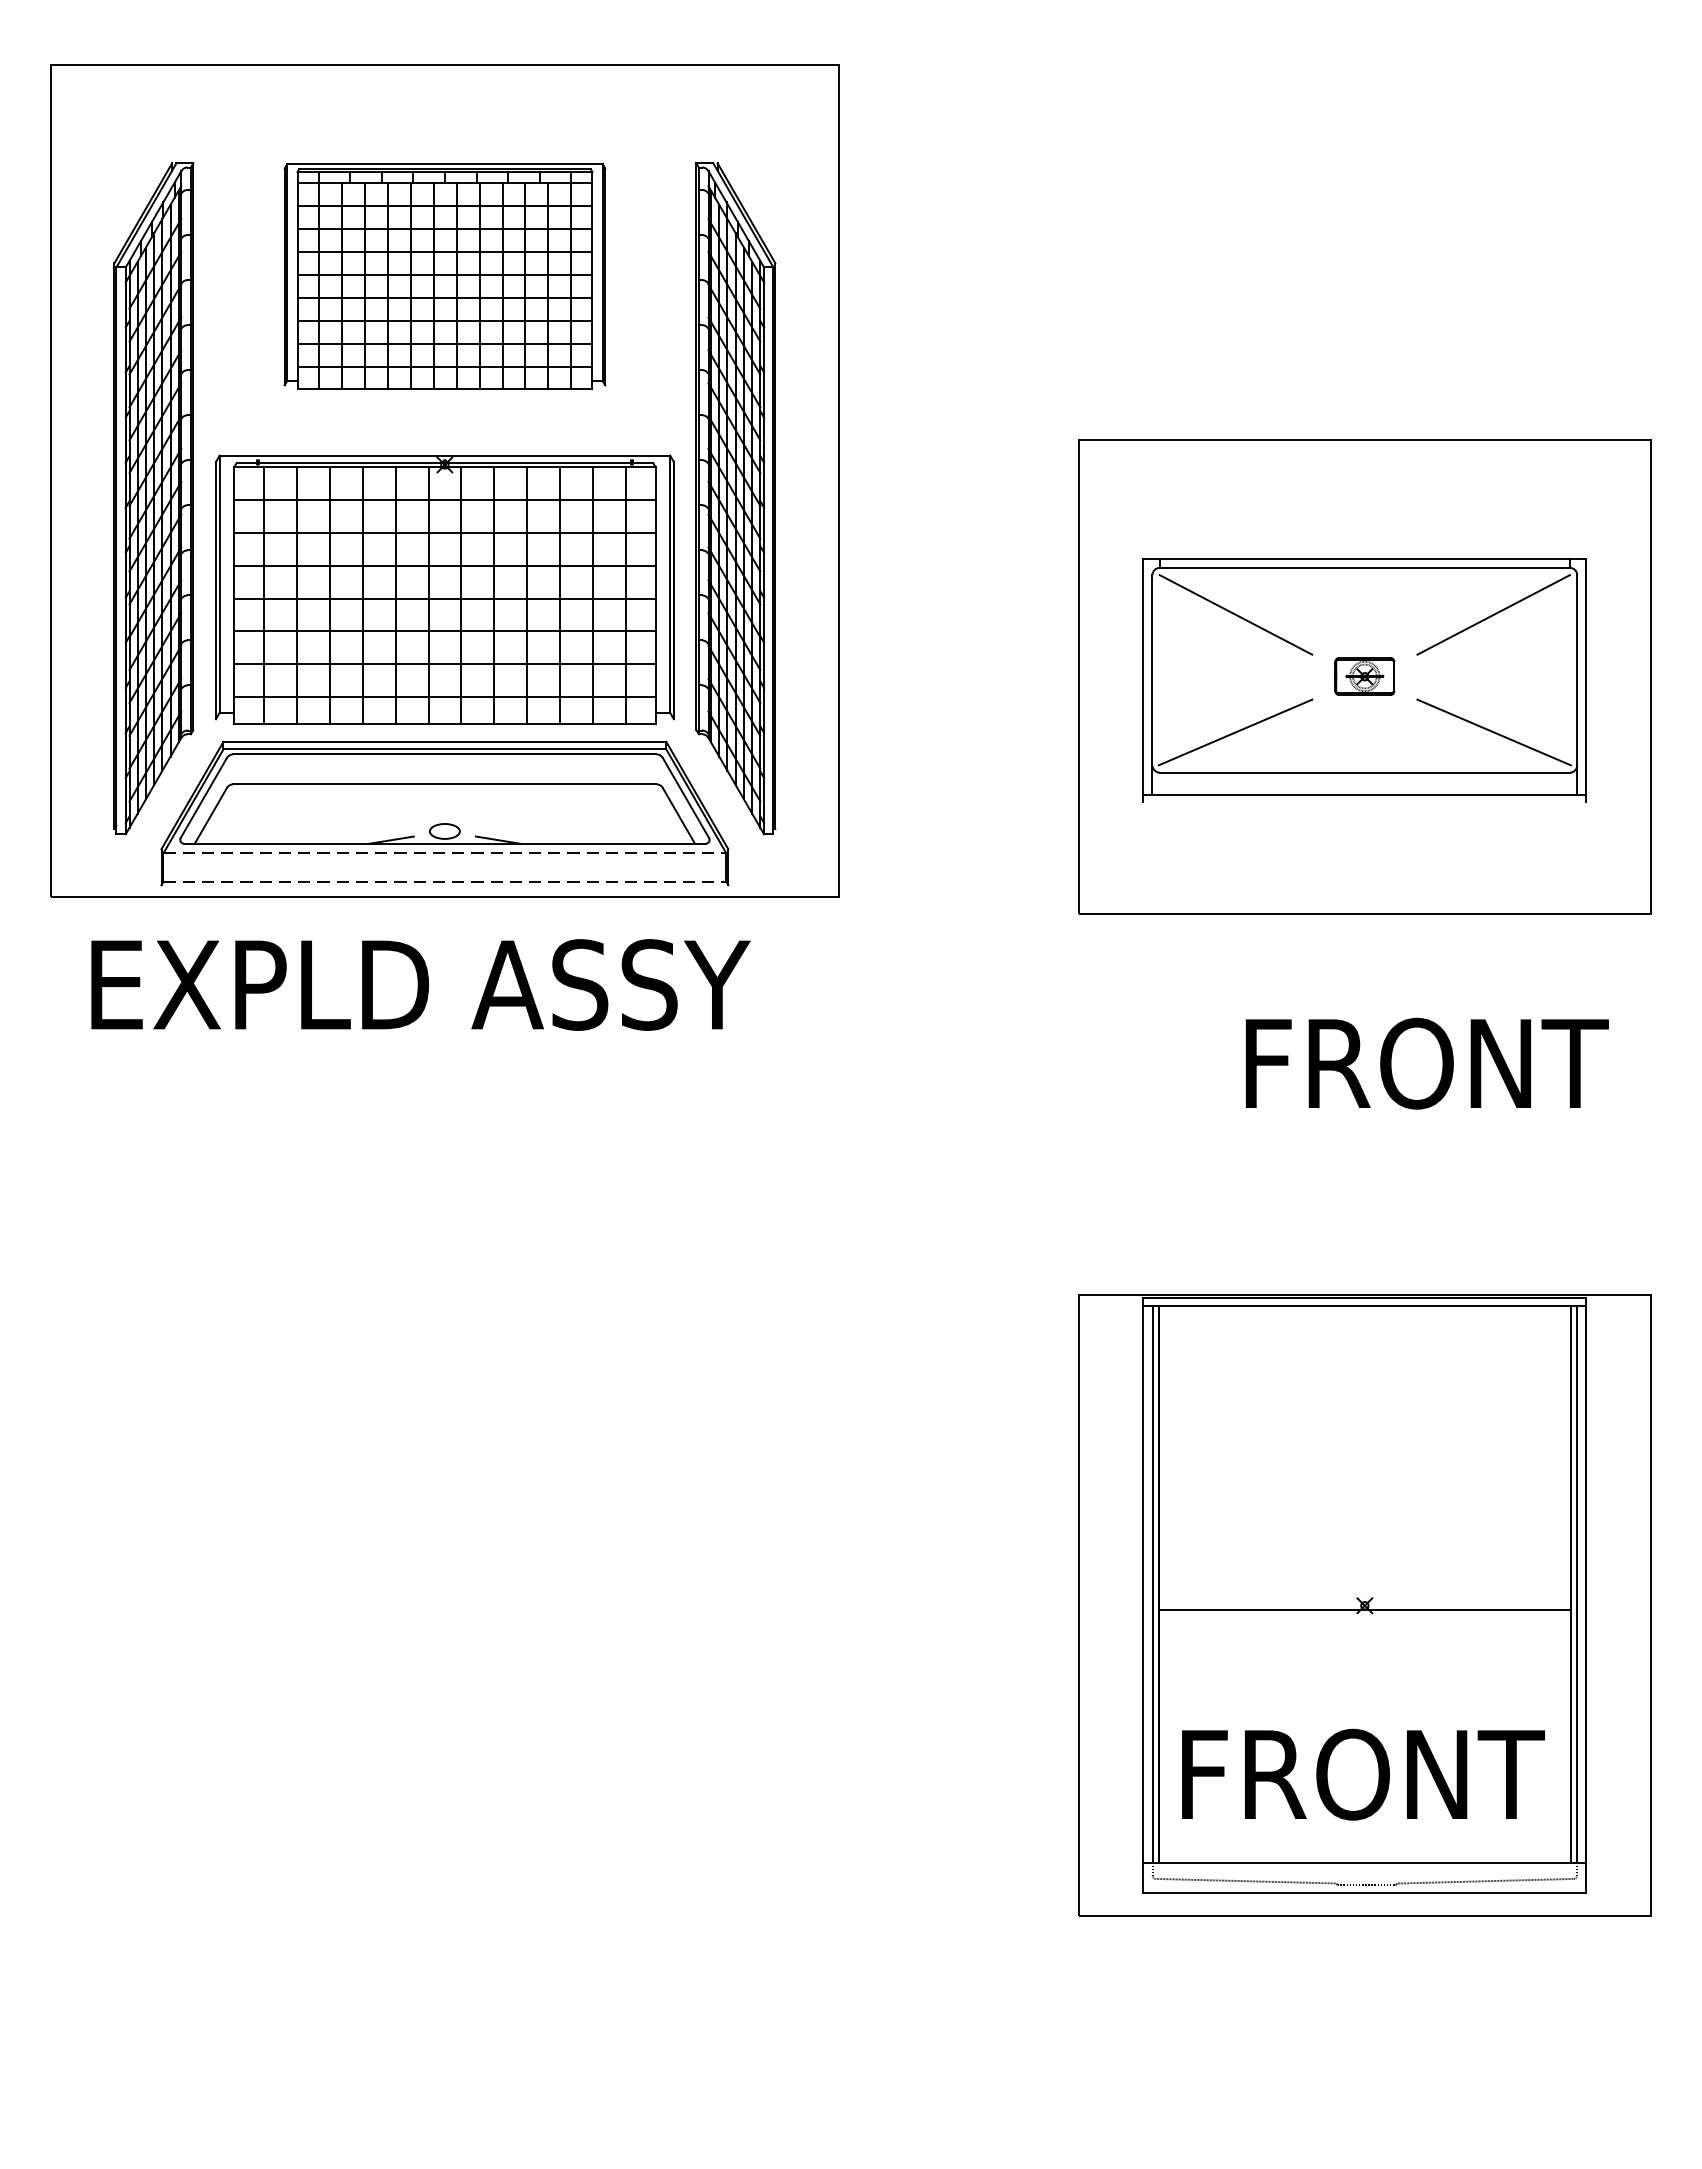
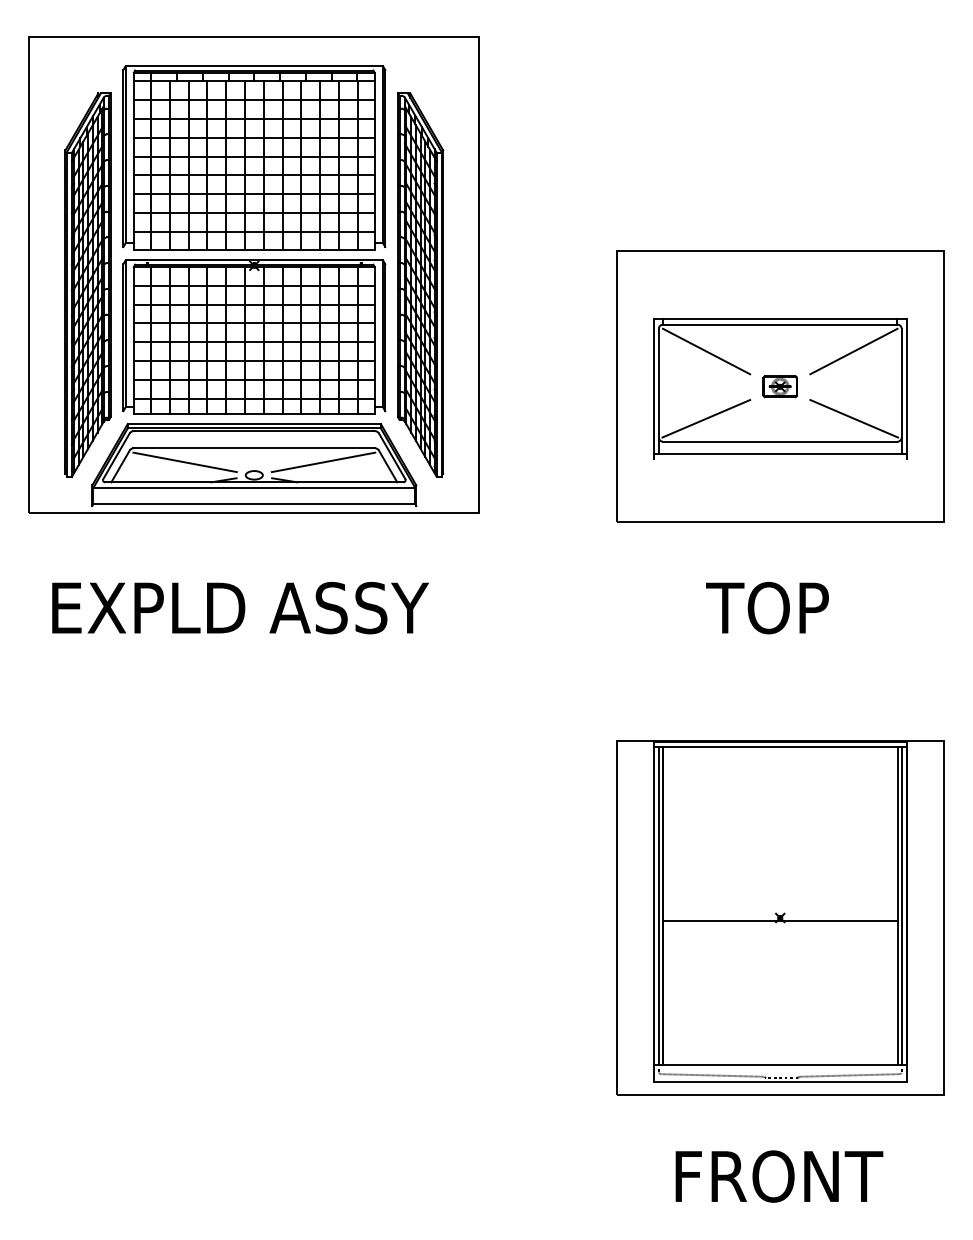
part: (445, 275) -> (254, 157), size x1.43
line: (322, 809) -> (184, 462), added
line: (565, 809) -> (323, 462), added
line: (445, 852) -> (254, 487), dashed -> solid
line: (445, 882) -> (254, 504), dashed -> solid
text: (420, 985) -> (240, 608), moved
text: (1421, 1062) -> (812, 607), FRONT -> TOP
text: (1363, 1774) -> (779, 1176), moved

